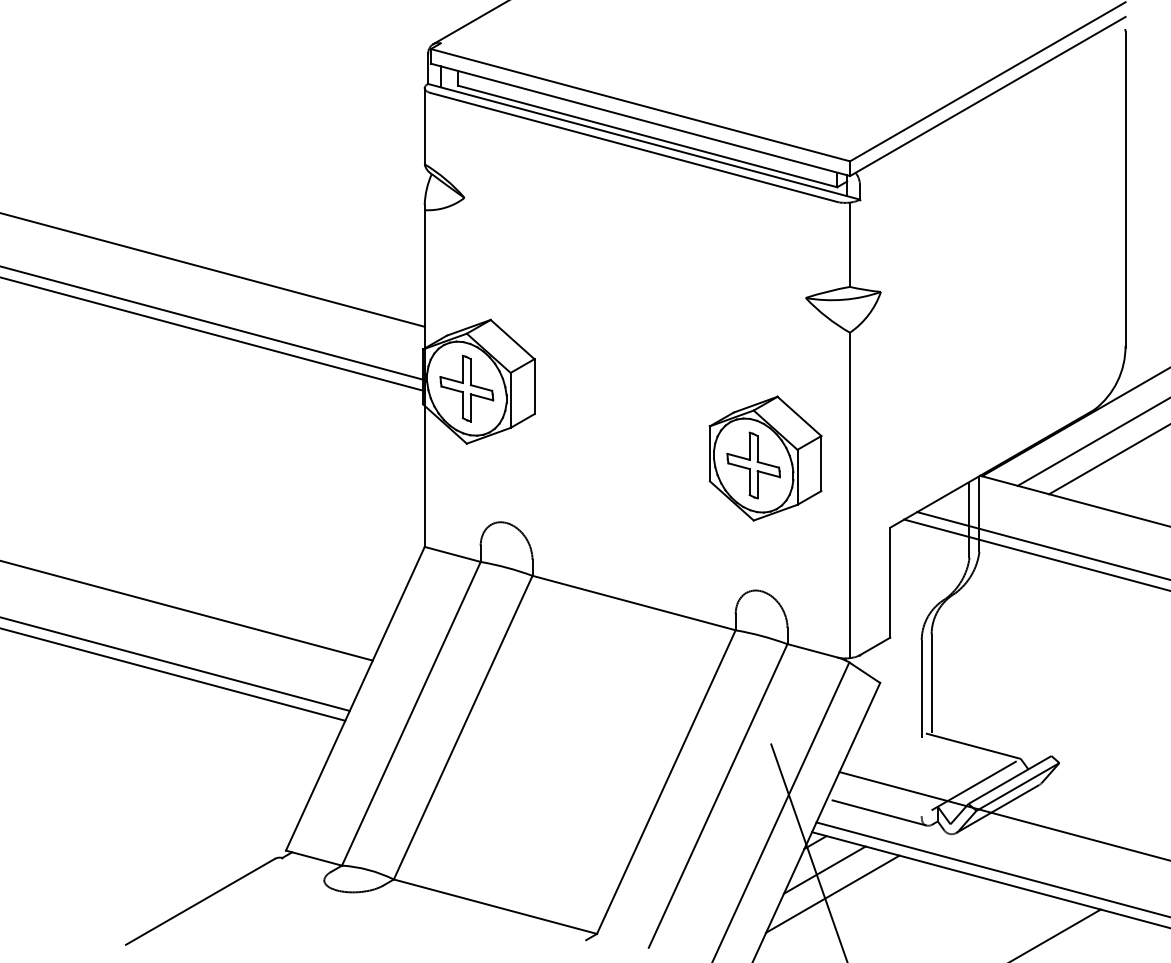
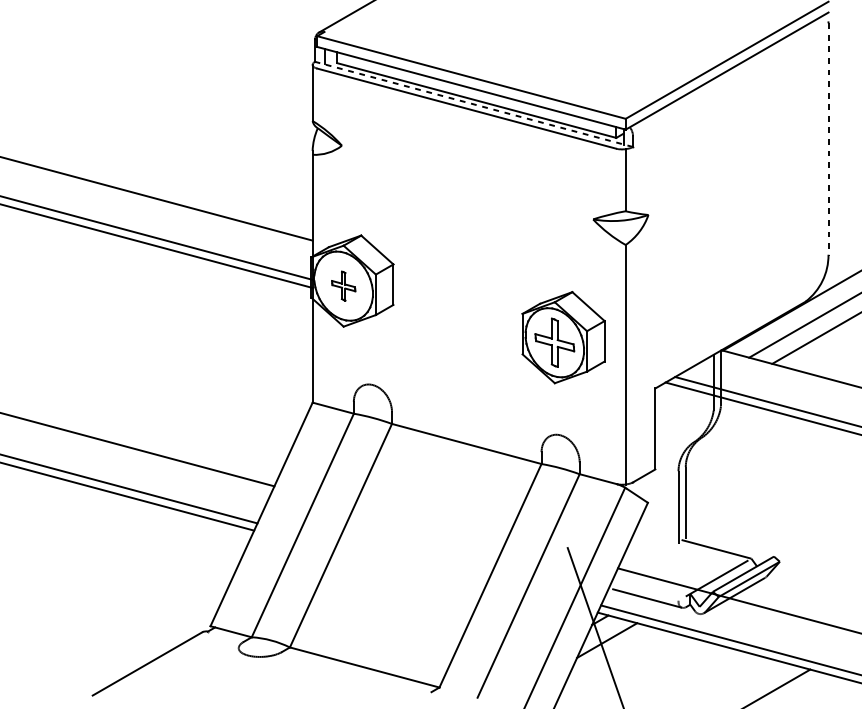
line: (644, 141) -> (474, 104), solid -> dashed
line: (1125, 189) -> (828, 139), solid -> dashed
part: (466, 388) -> (343, 286), size x0.6
line: (832, 893) -> (612, 657), removed

